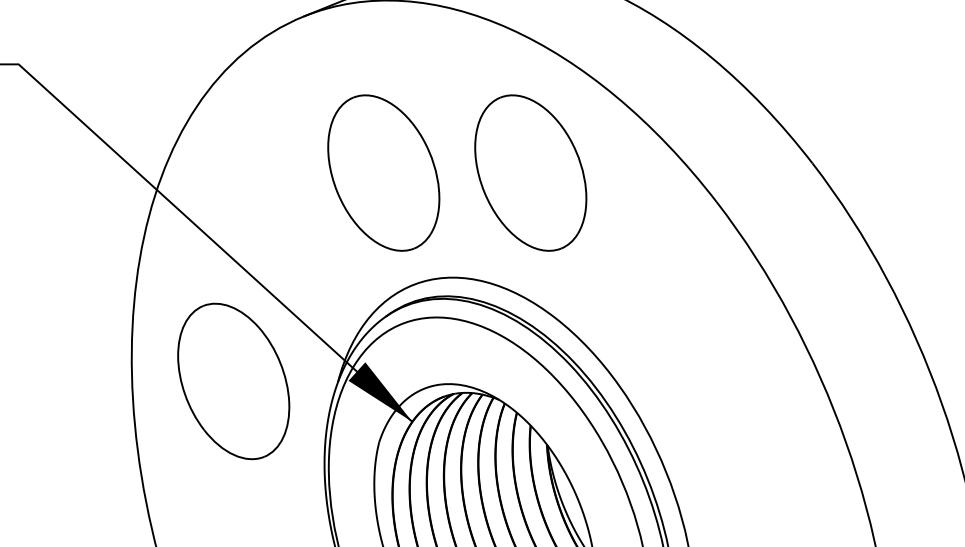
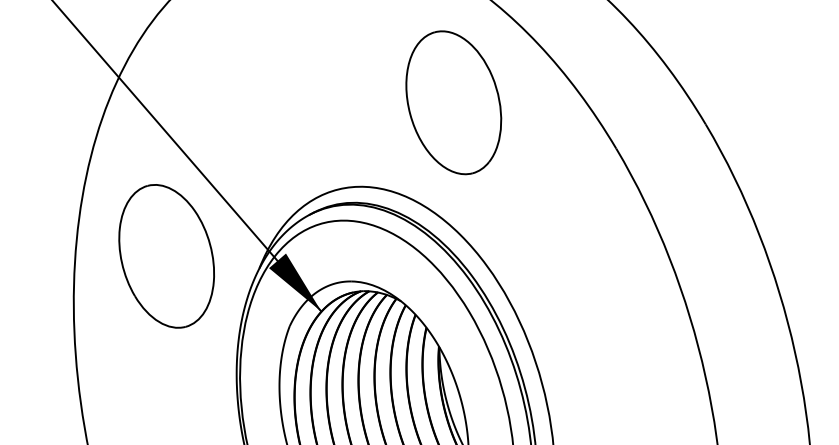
part: (383, 172) -> (322, 86), removed

